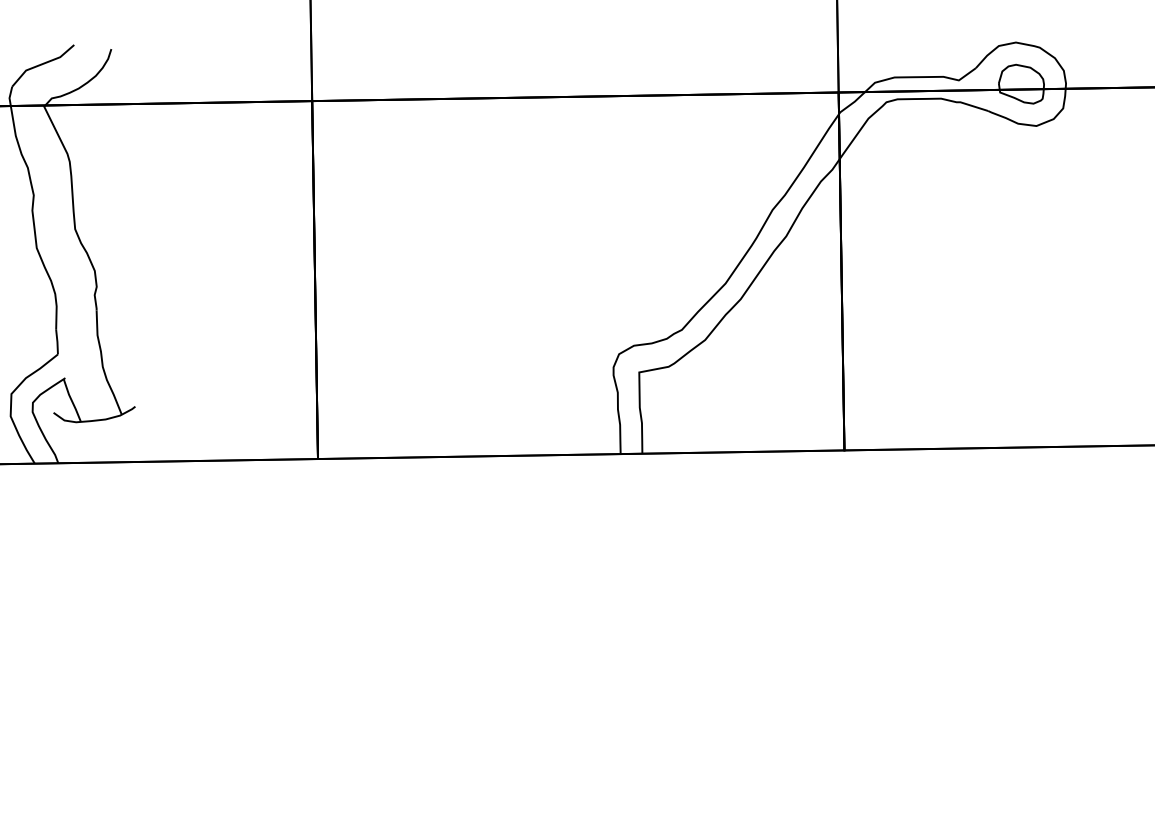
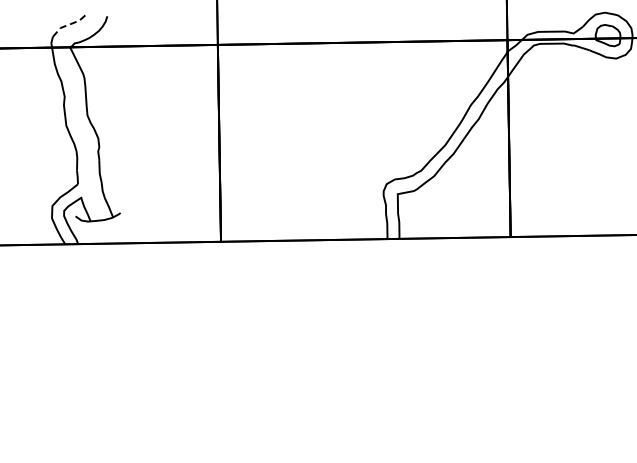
line: (42, 64) -> (69, 24), solid -> dashed

